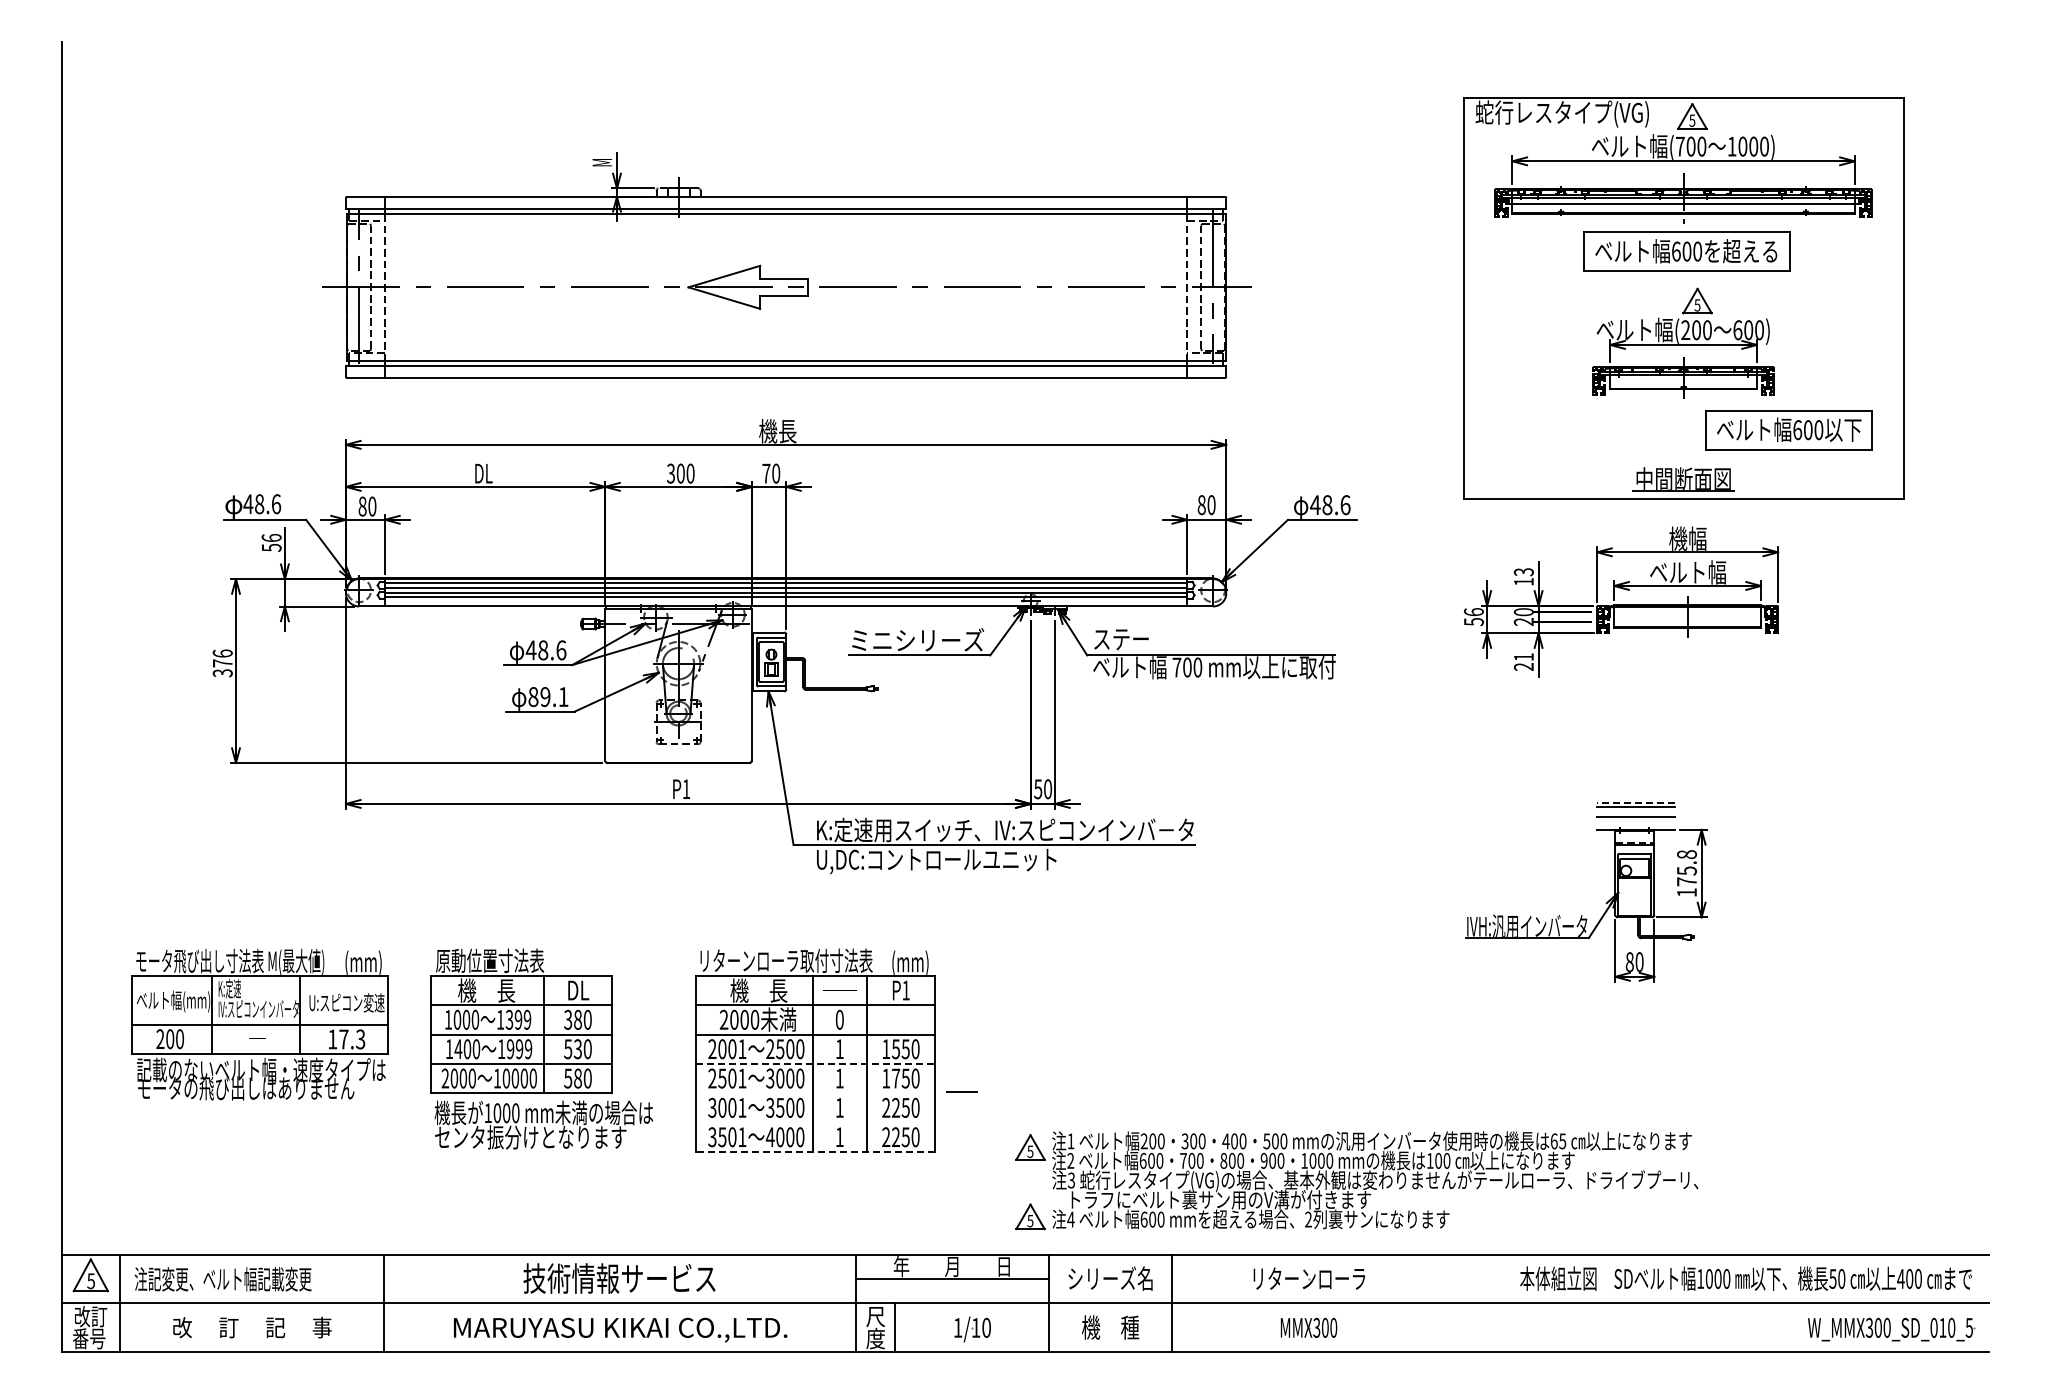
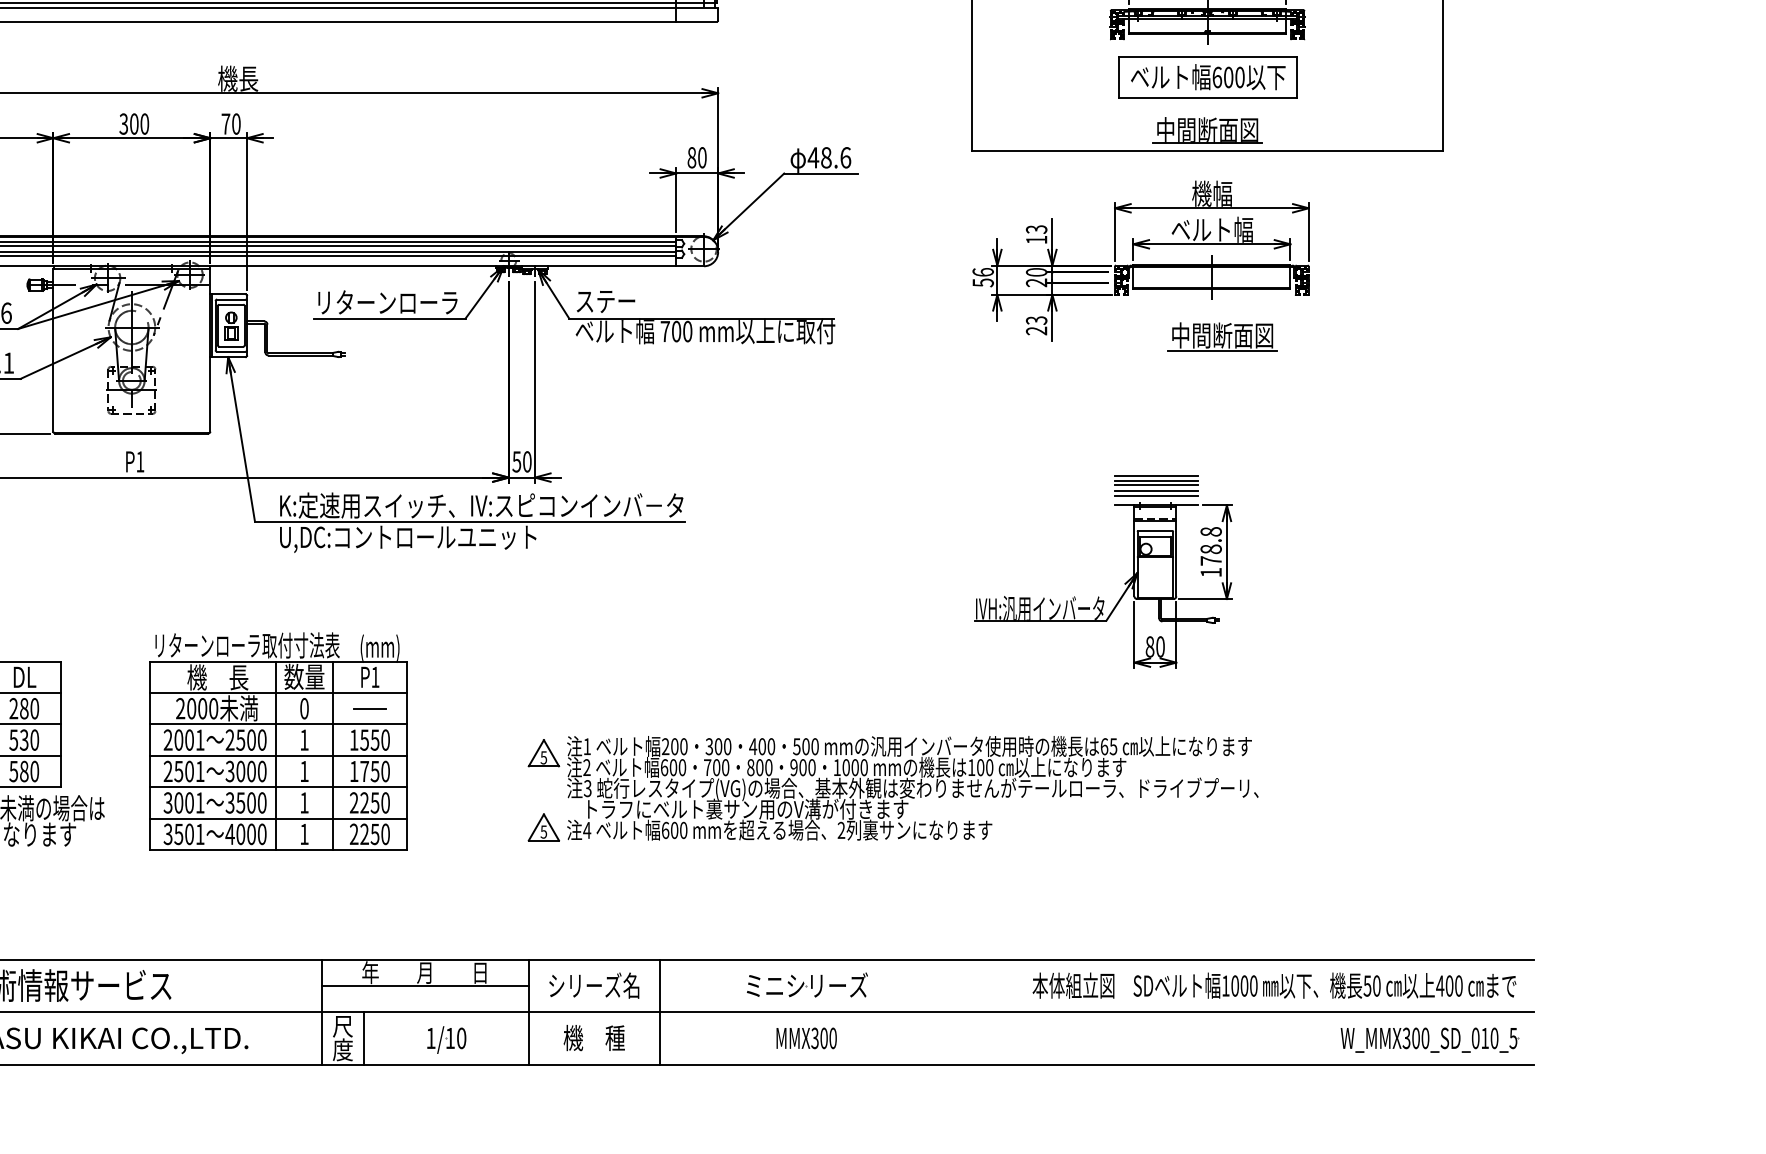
part: (1788, 430) -> (1207, 77), moved
text: (918, 639) -> (388, 301), ミニシリーズ -> リターンローラ
text: (1523, 657) -> (1036, 320), 21 -> 23
part: (1697, 671) -> (1222, 335), added
line: (1635, 802) -> (1156, 476), dashed -> solid
line: (1635, 810) -> (1156, 484), added
line: (1635, 820) -> (1156, 495), added
text: (1686, 870) -> (1210, 548), 175.8 -> 178.8
text: (839, 990) -> (304, 677), ― -> 数量
text: (568, 1019) -> (14, 708), 380 -> 280
line: (815, 1063) -> (278, 755), dashed -> solid
line: (961, 1091) -> (369, 708), moved
line: (815, 1093) -> (278, 787), added
line: (815, 1122) -> (278, 818), added
line: (815, 1151) -> (278, 849), dashed -> solid
part: (1356, 1180) -> (892, 788), moved
text: (1309, 1277) -> (807, 984), リターンローラ -> ミニシリーズ

